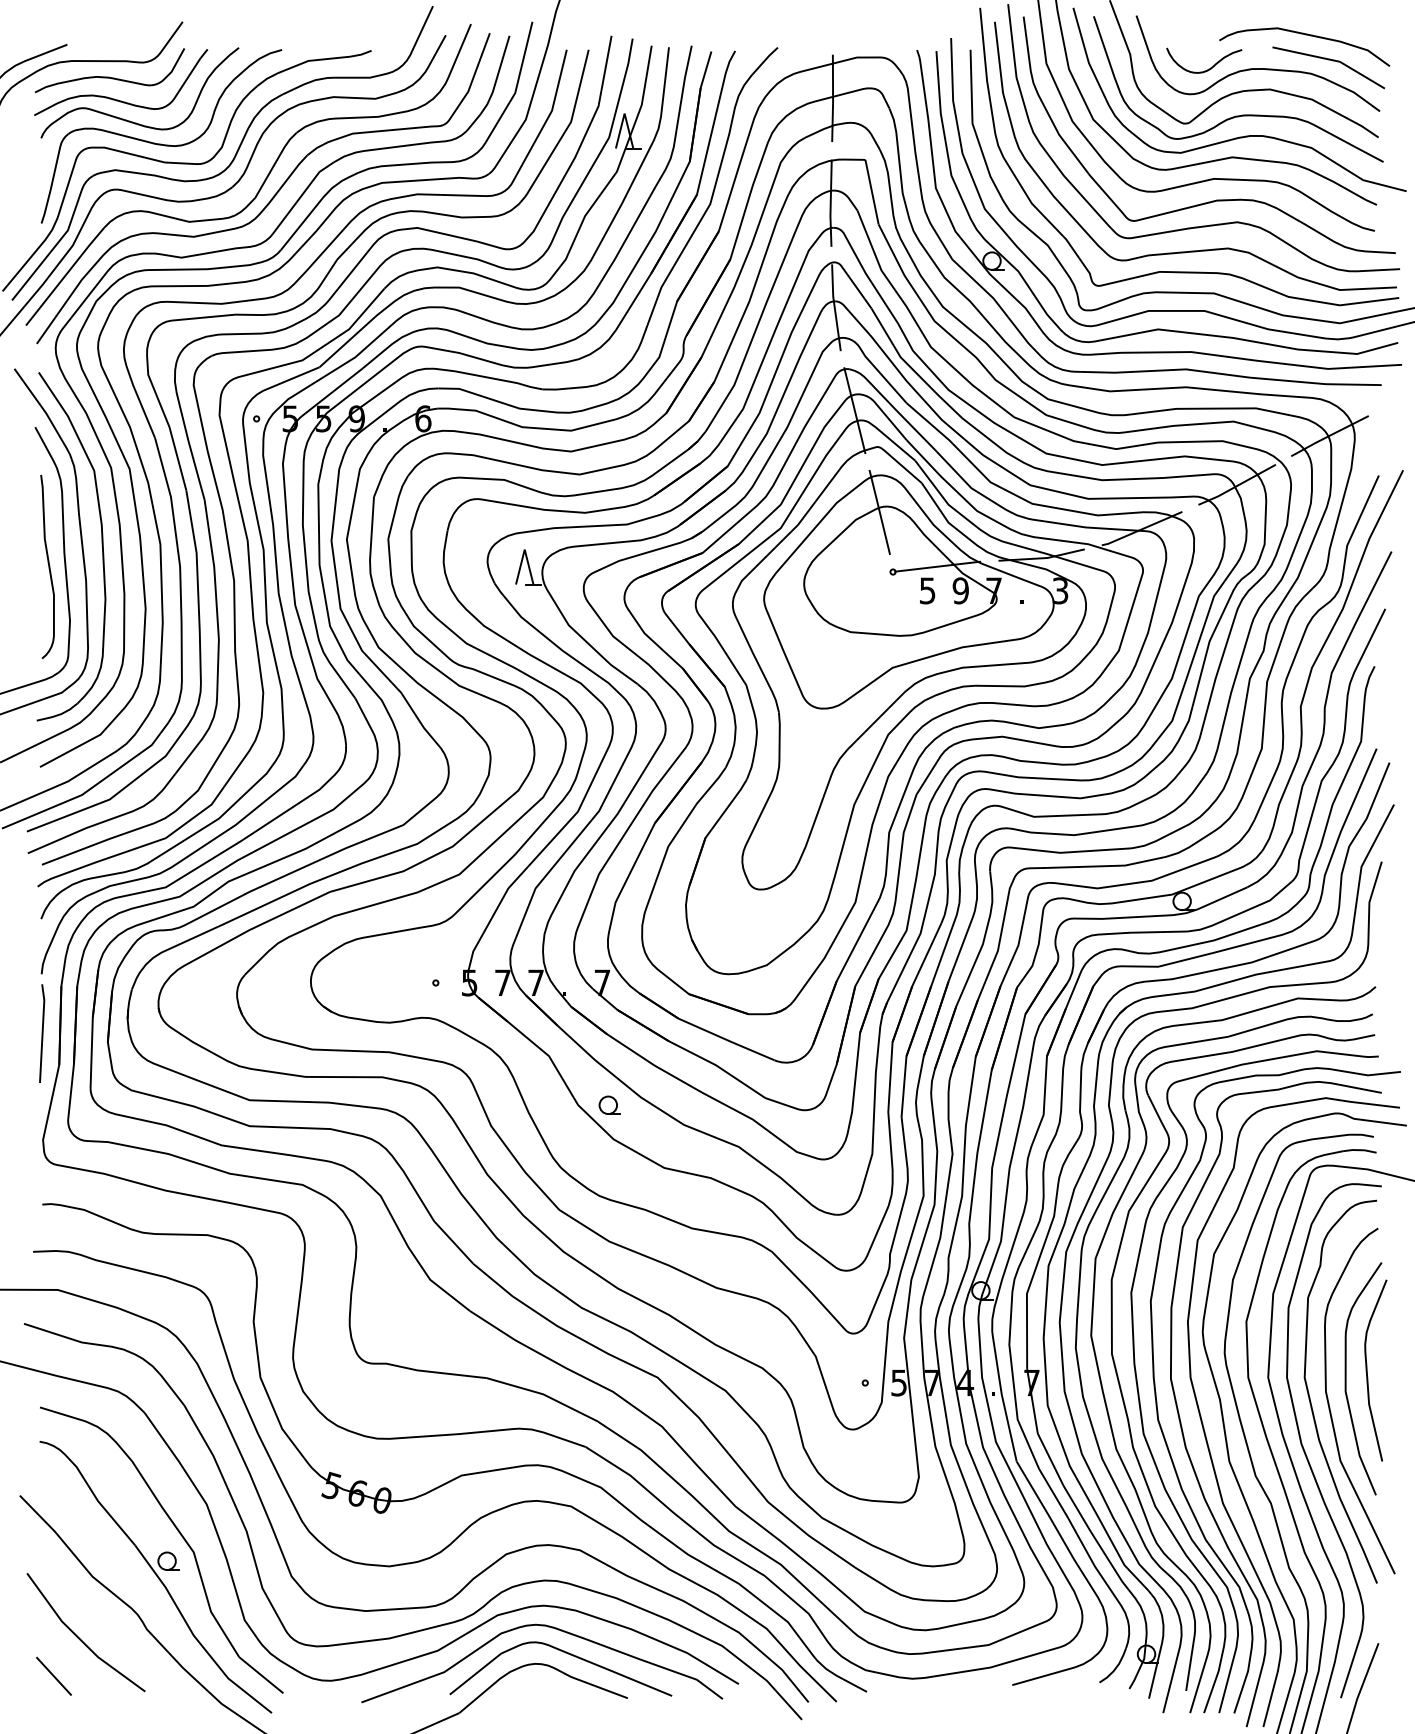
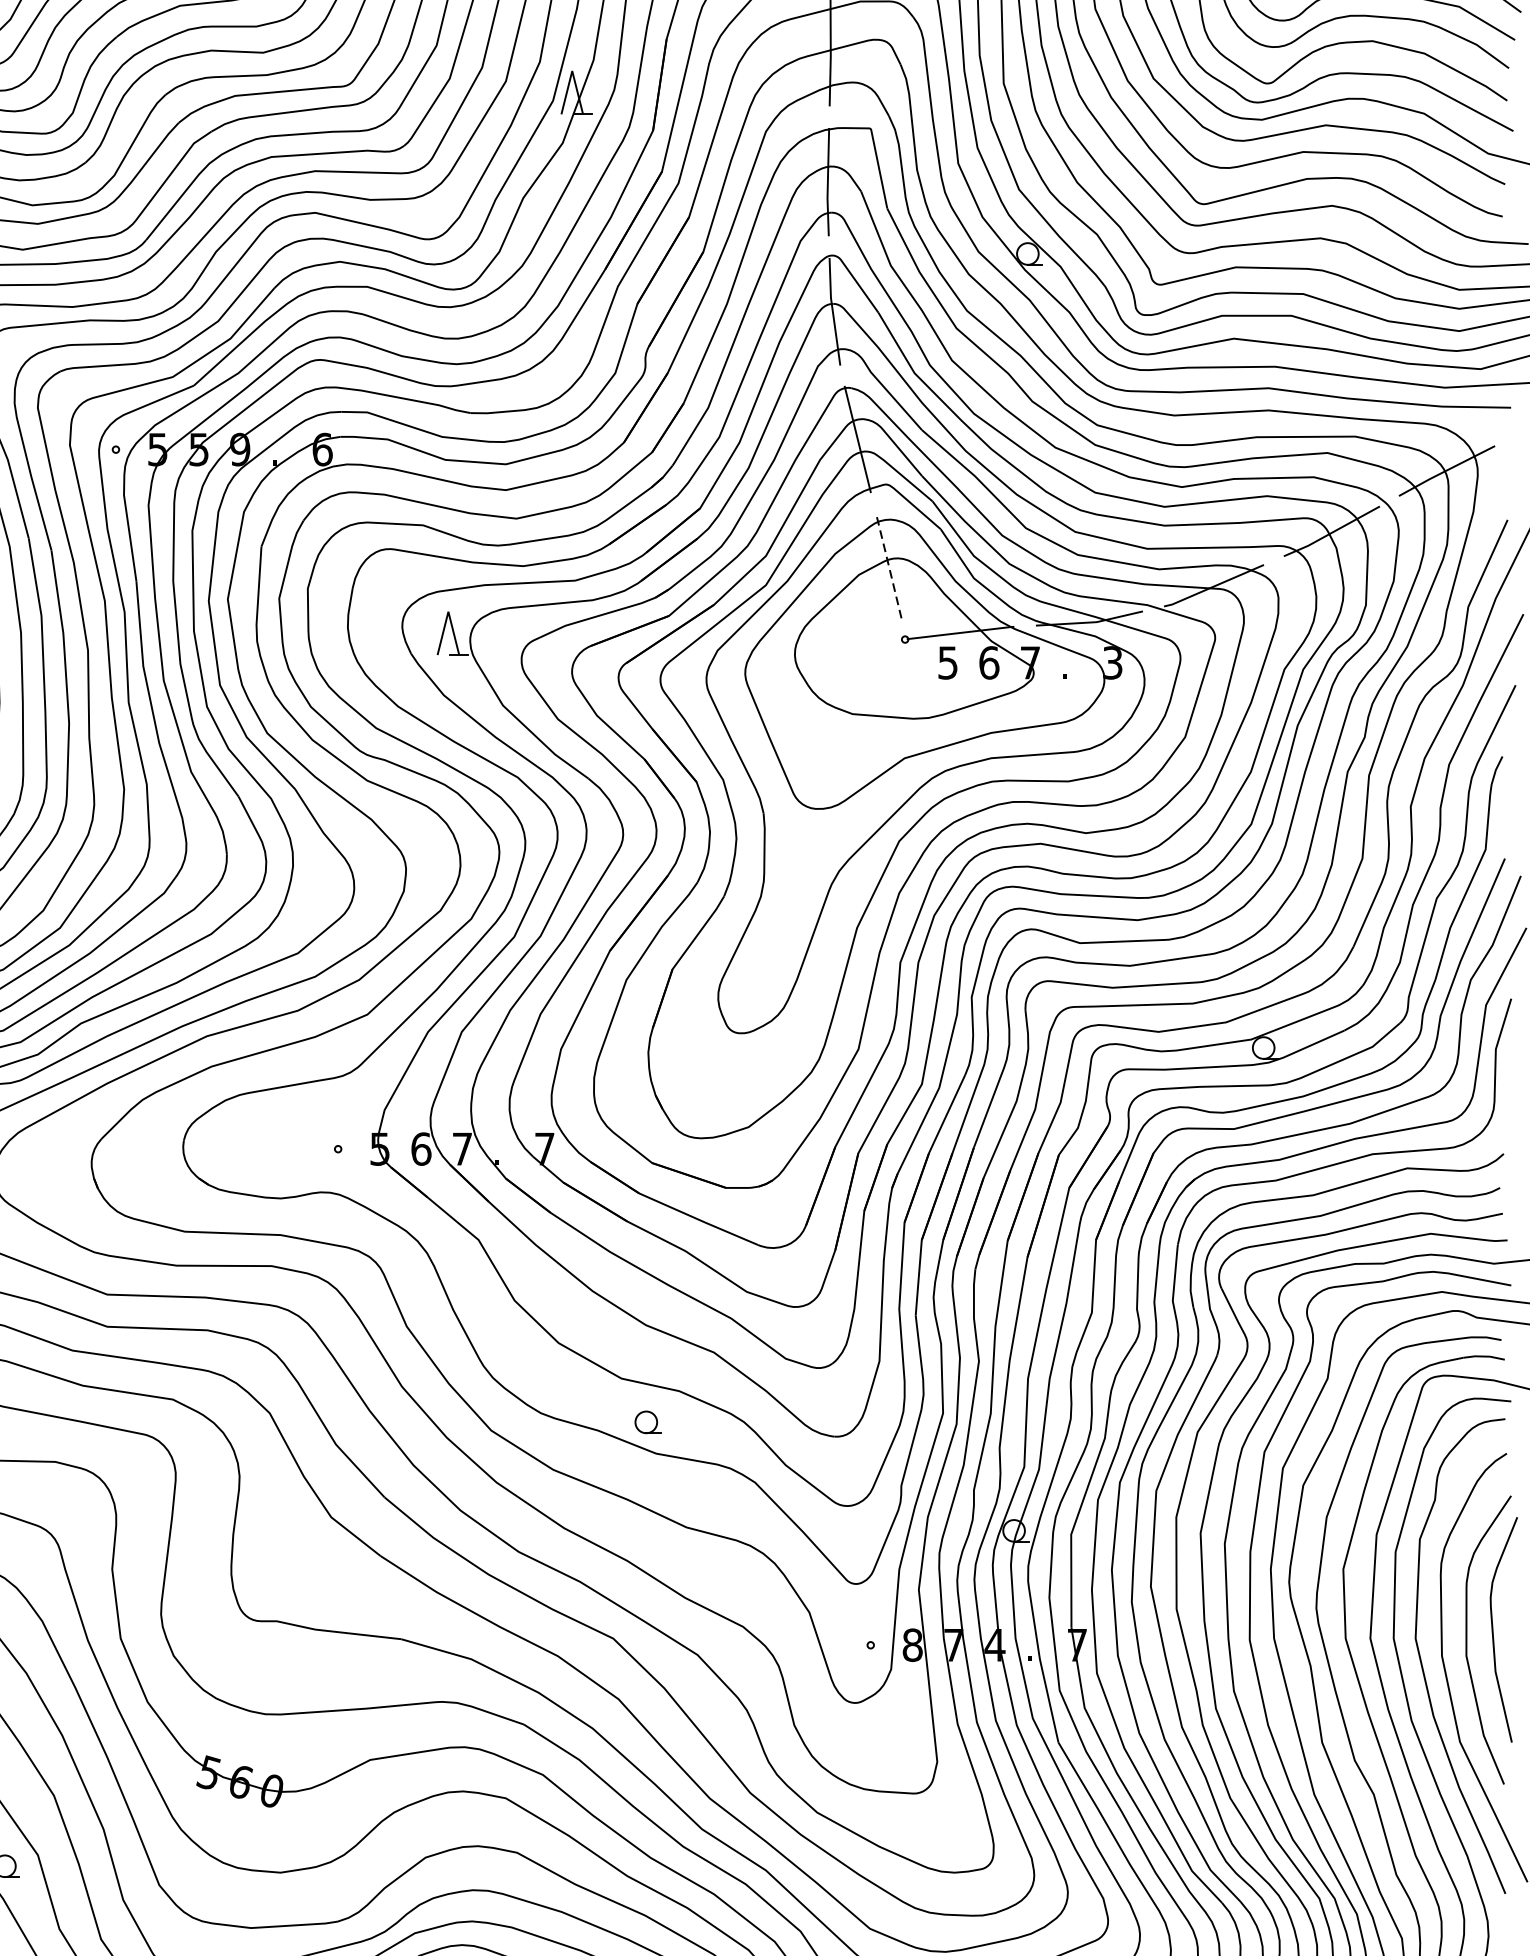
line: (879, 511) -> (888, 564), solid -> dashed
text: (960, 590) -> (988, 662), 9 -> 6
text: (503, 982) -> (422, 1148), 7 -> 6
part: (609, 1104) -> (647, 1421), moved
text: (899, 1382) -> (913, 1644), 5 -> 8

